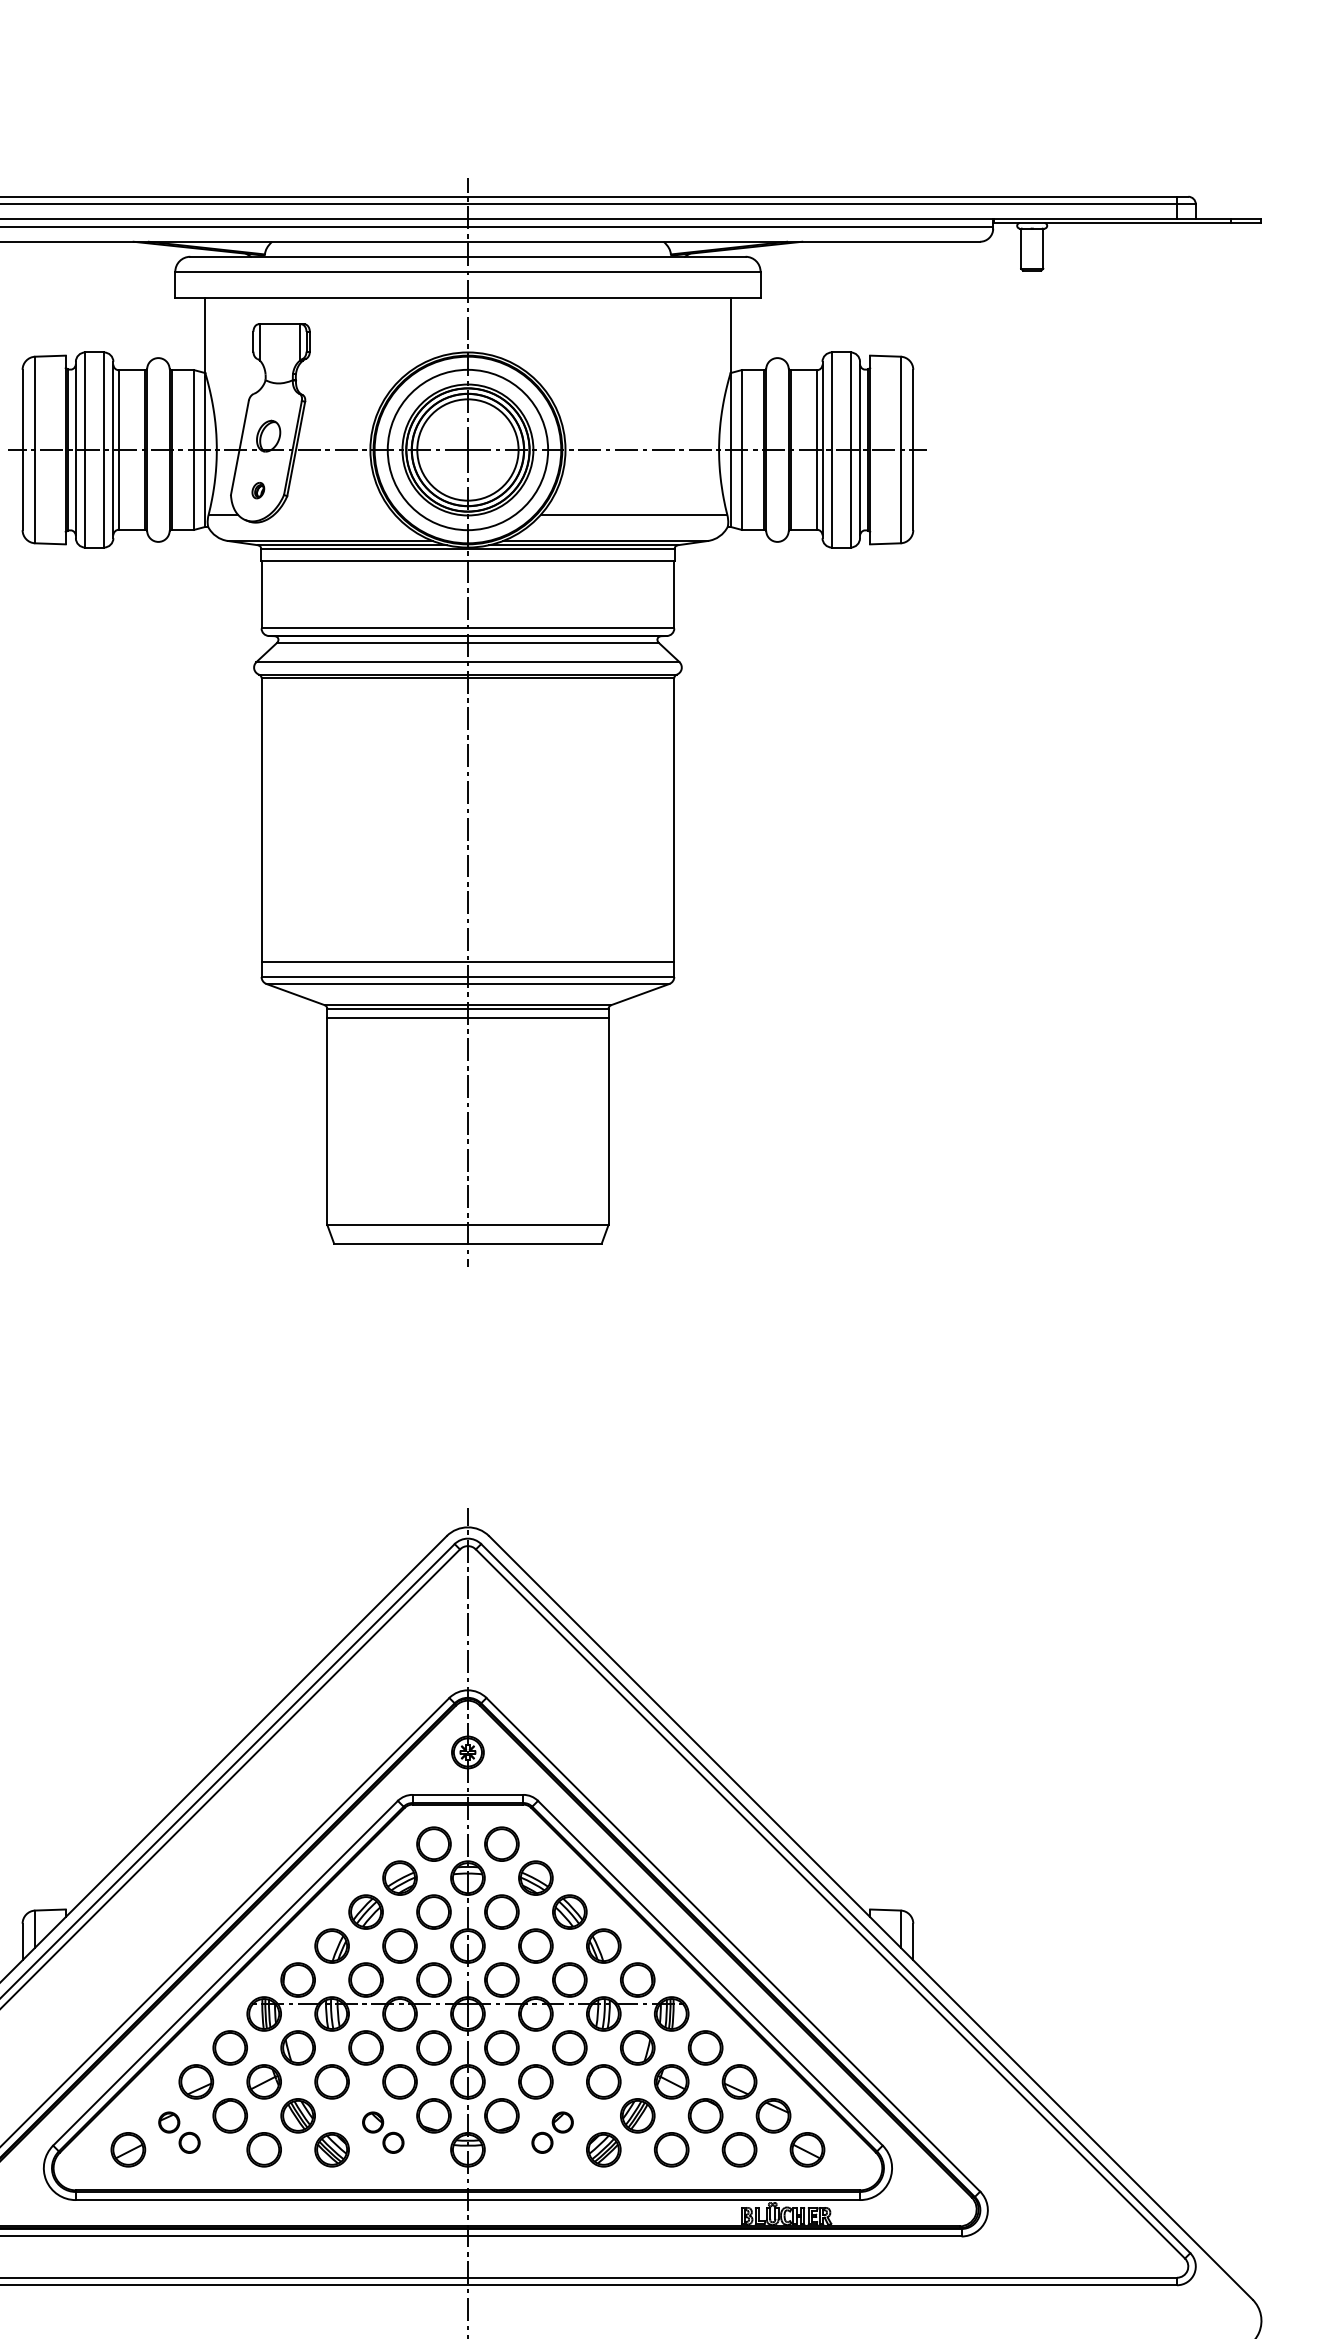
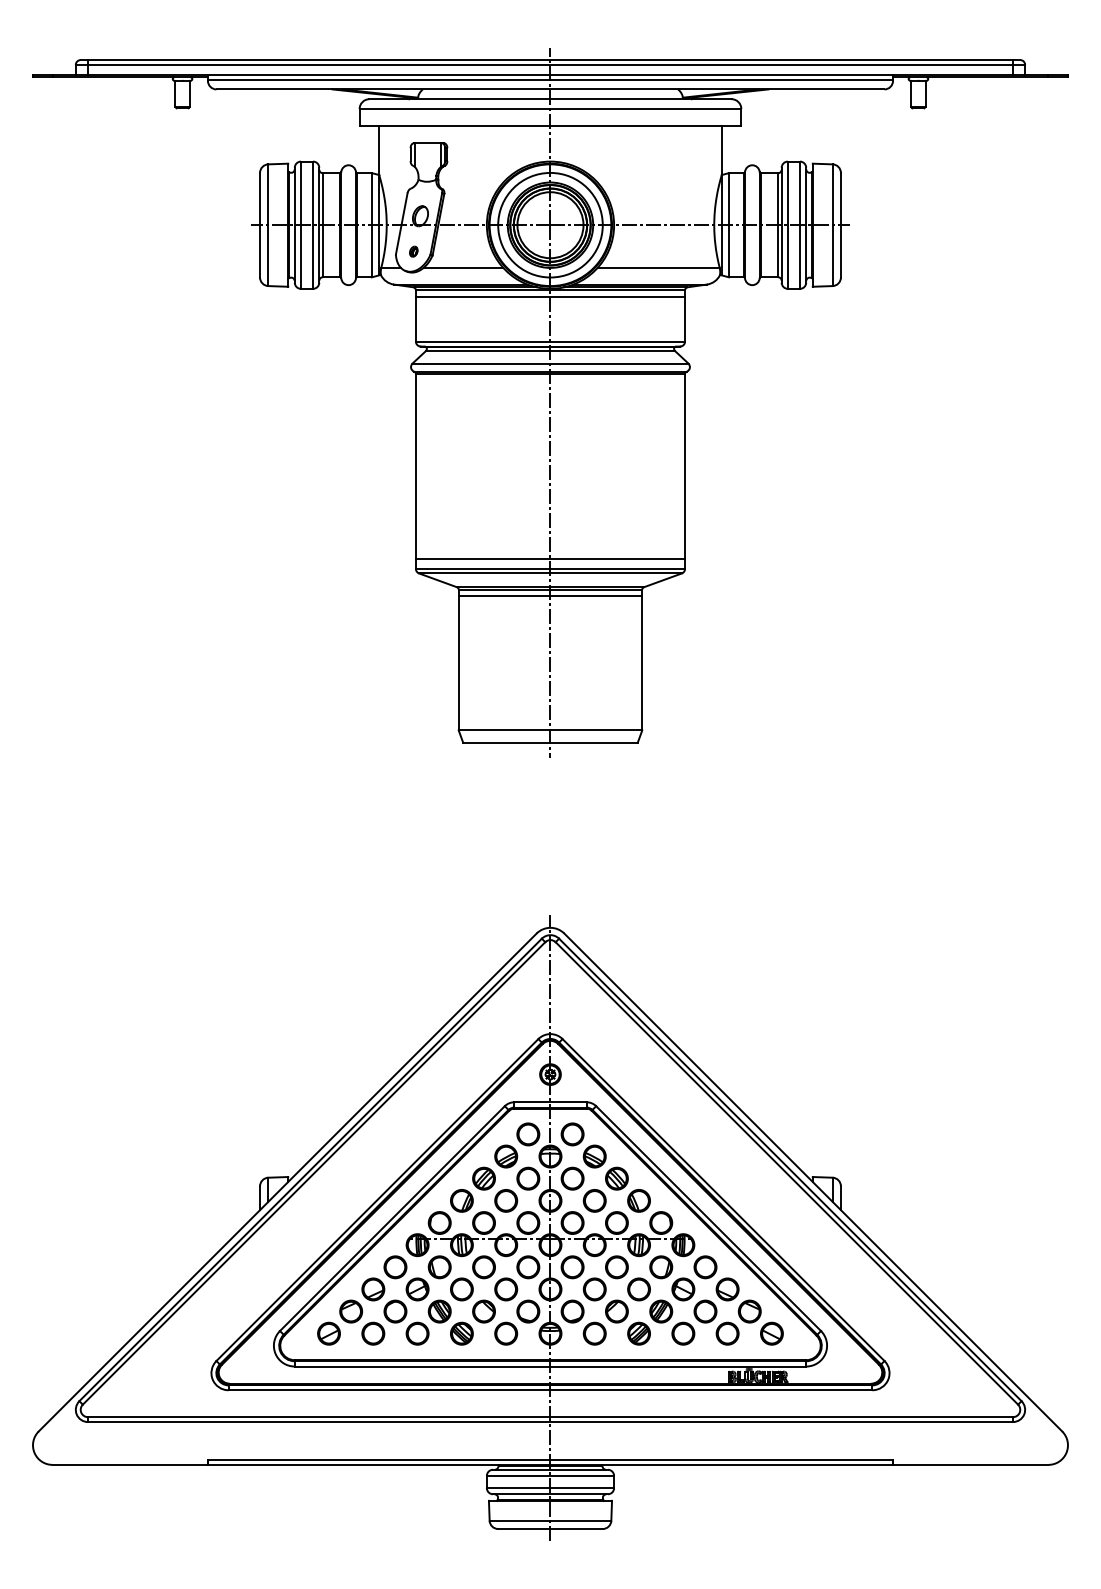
line: (334, 514) -> (463, 267), added
part: (179, 2132) -> (362, 1322), size x1.67
part: (383, 2132) -> (495, 1322), size x1.67
part: (552, 2132) -> (605, 1322), size x1.67

